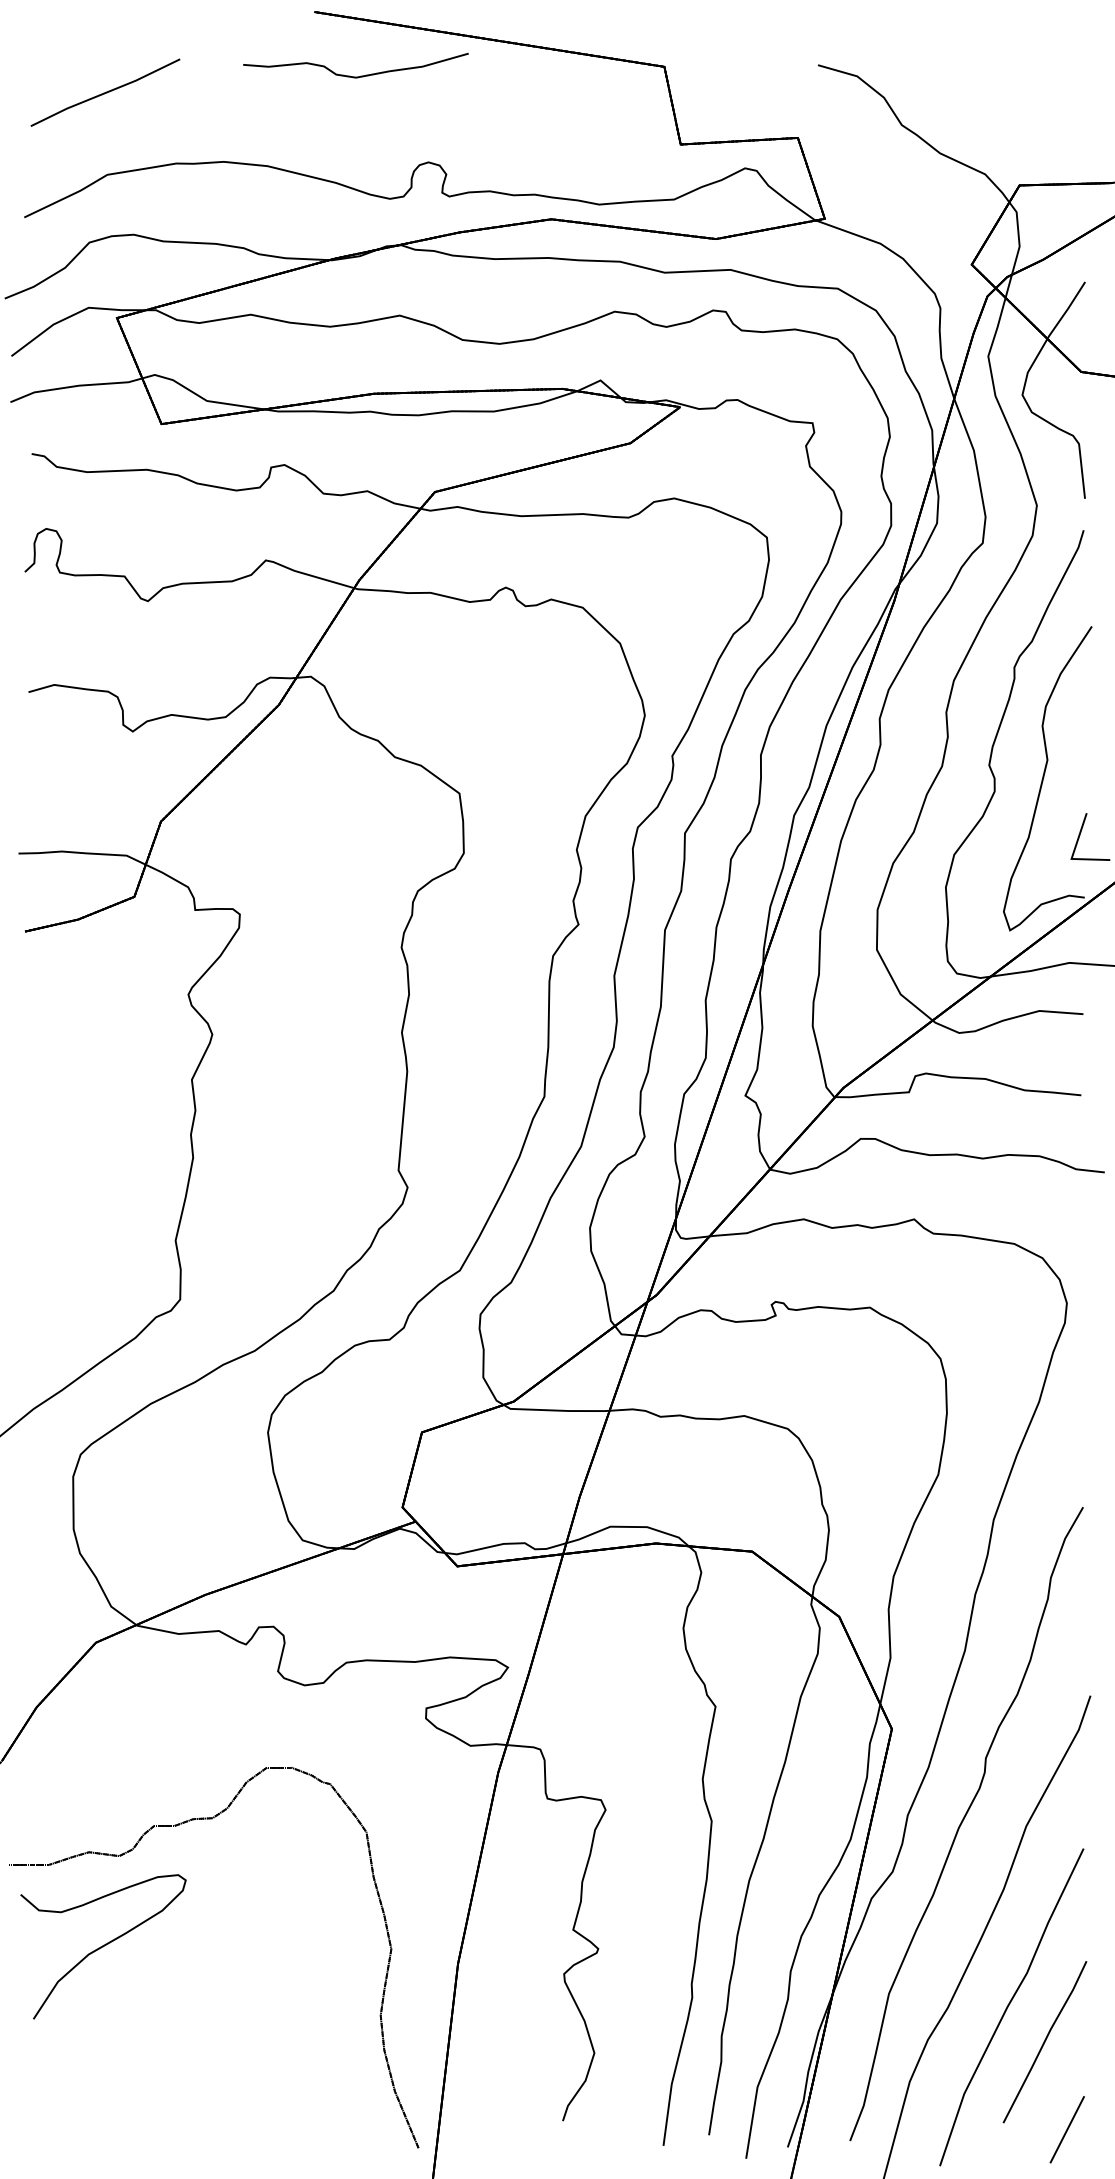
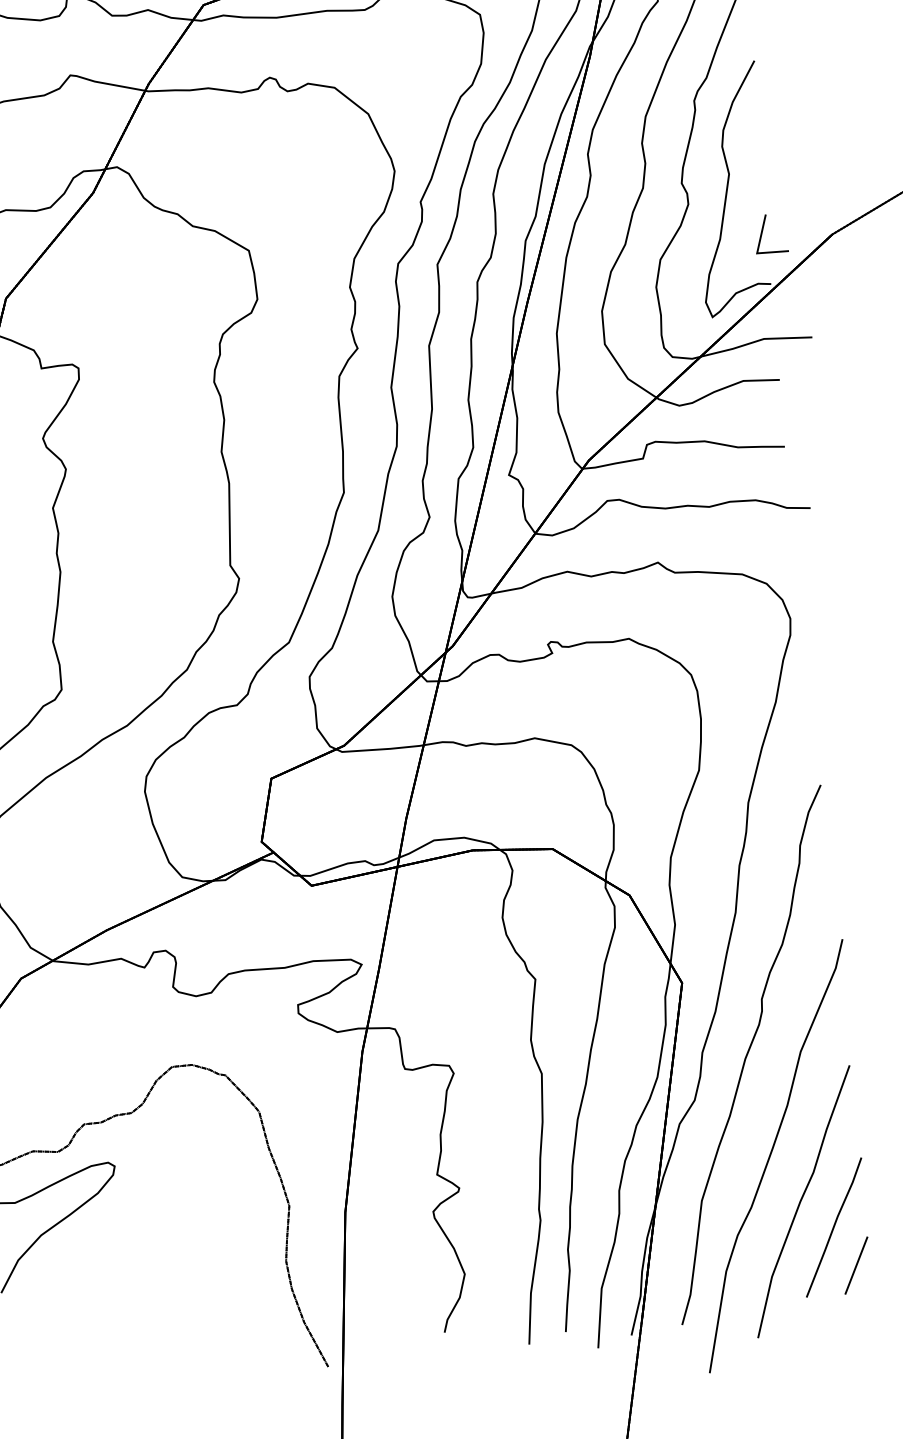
line: (1066, 2129) -> (855, 1265), moved

